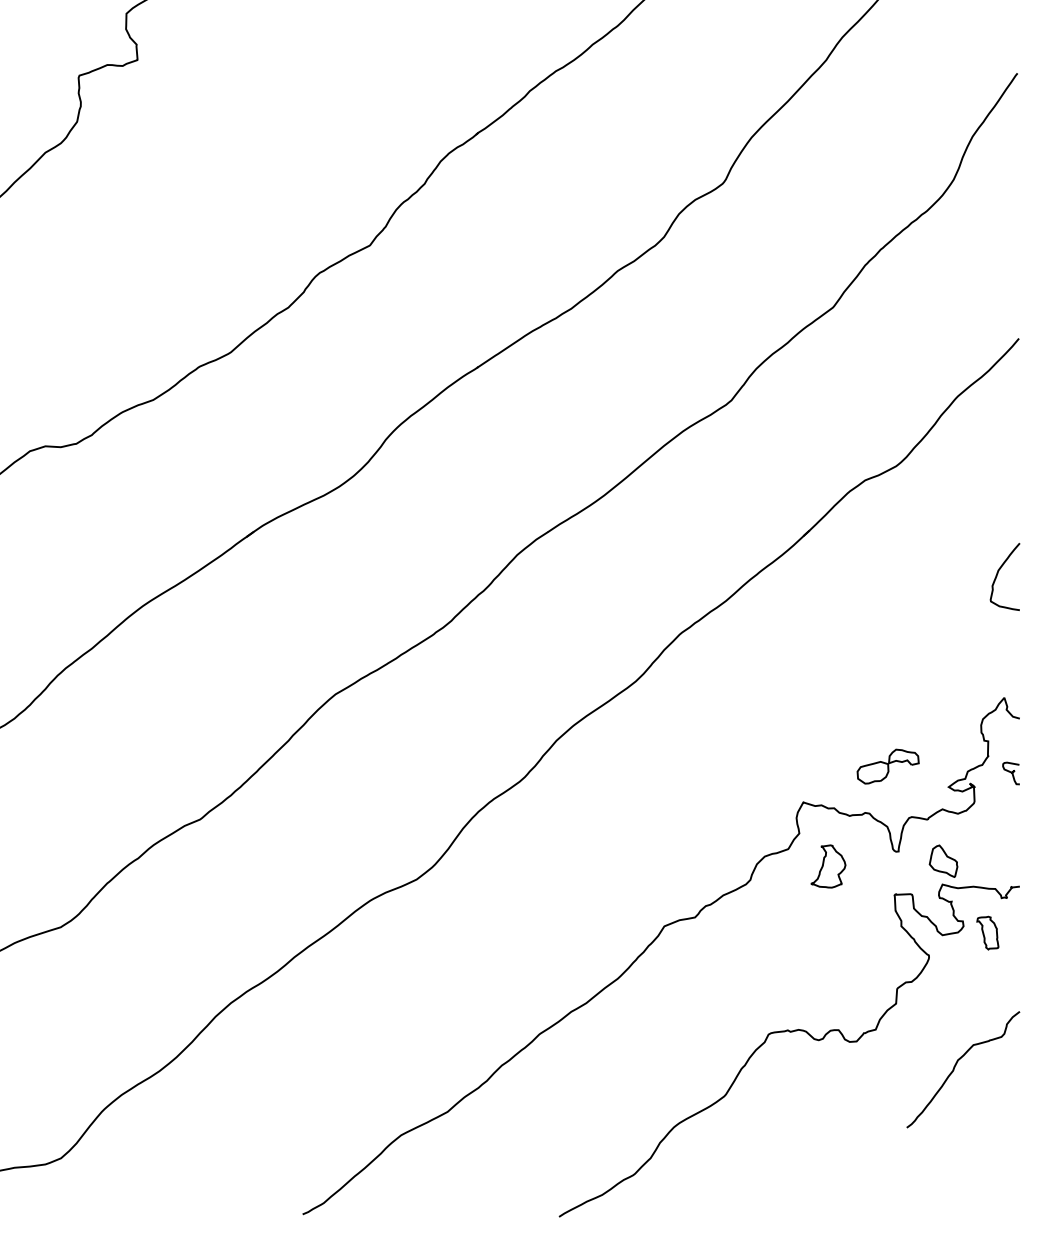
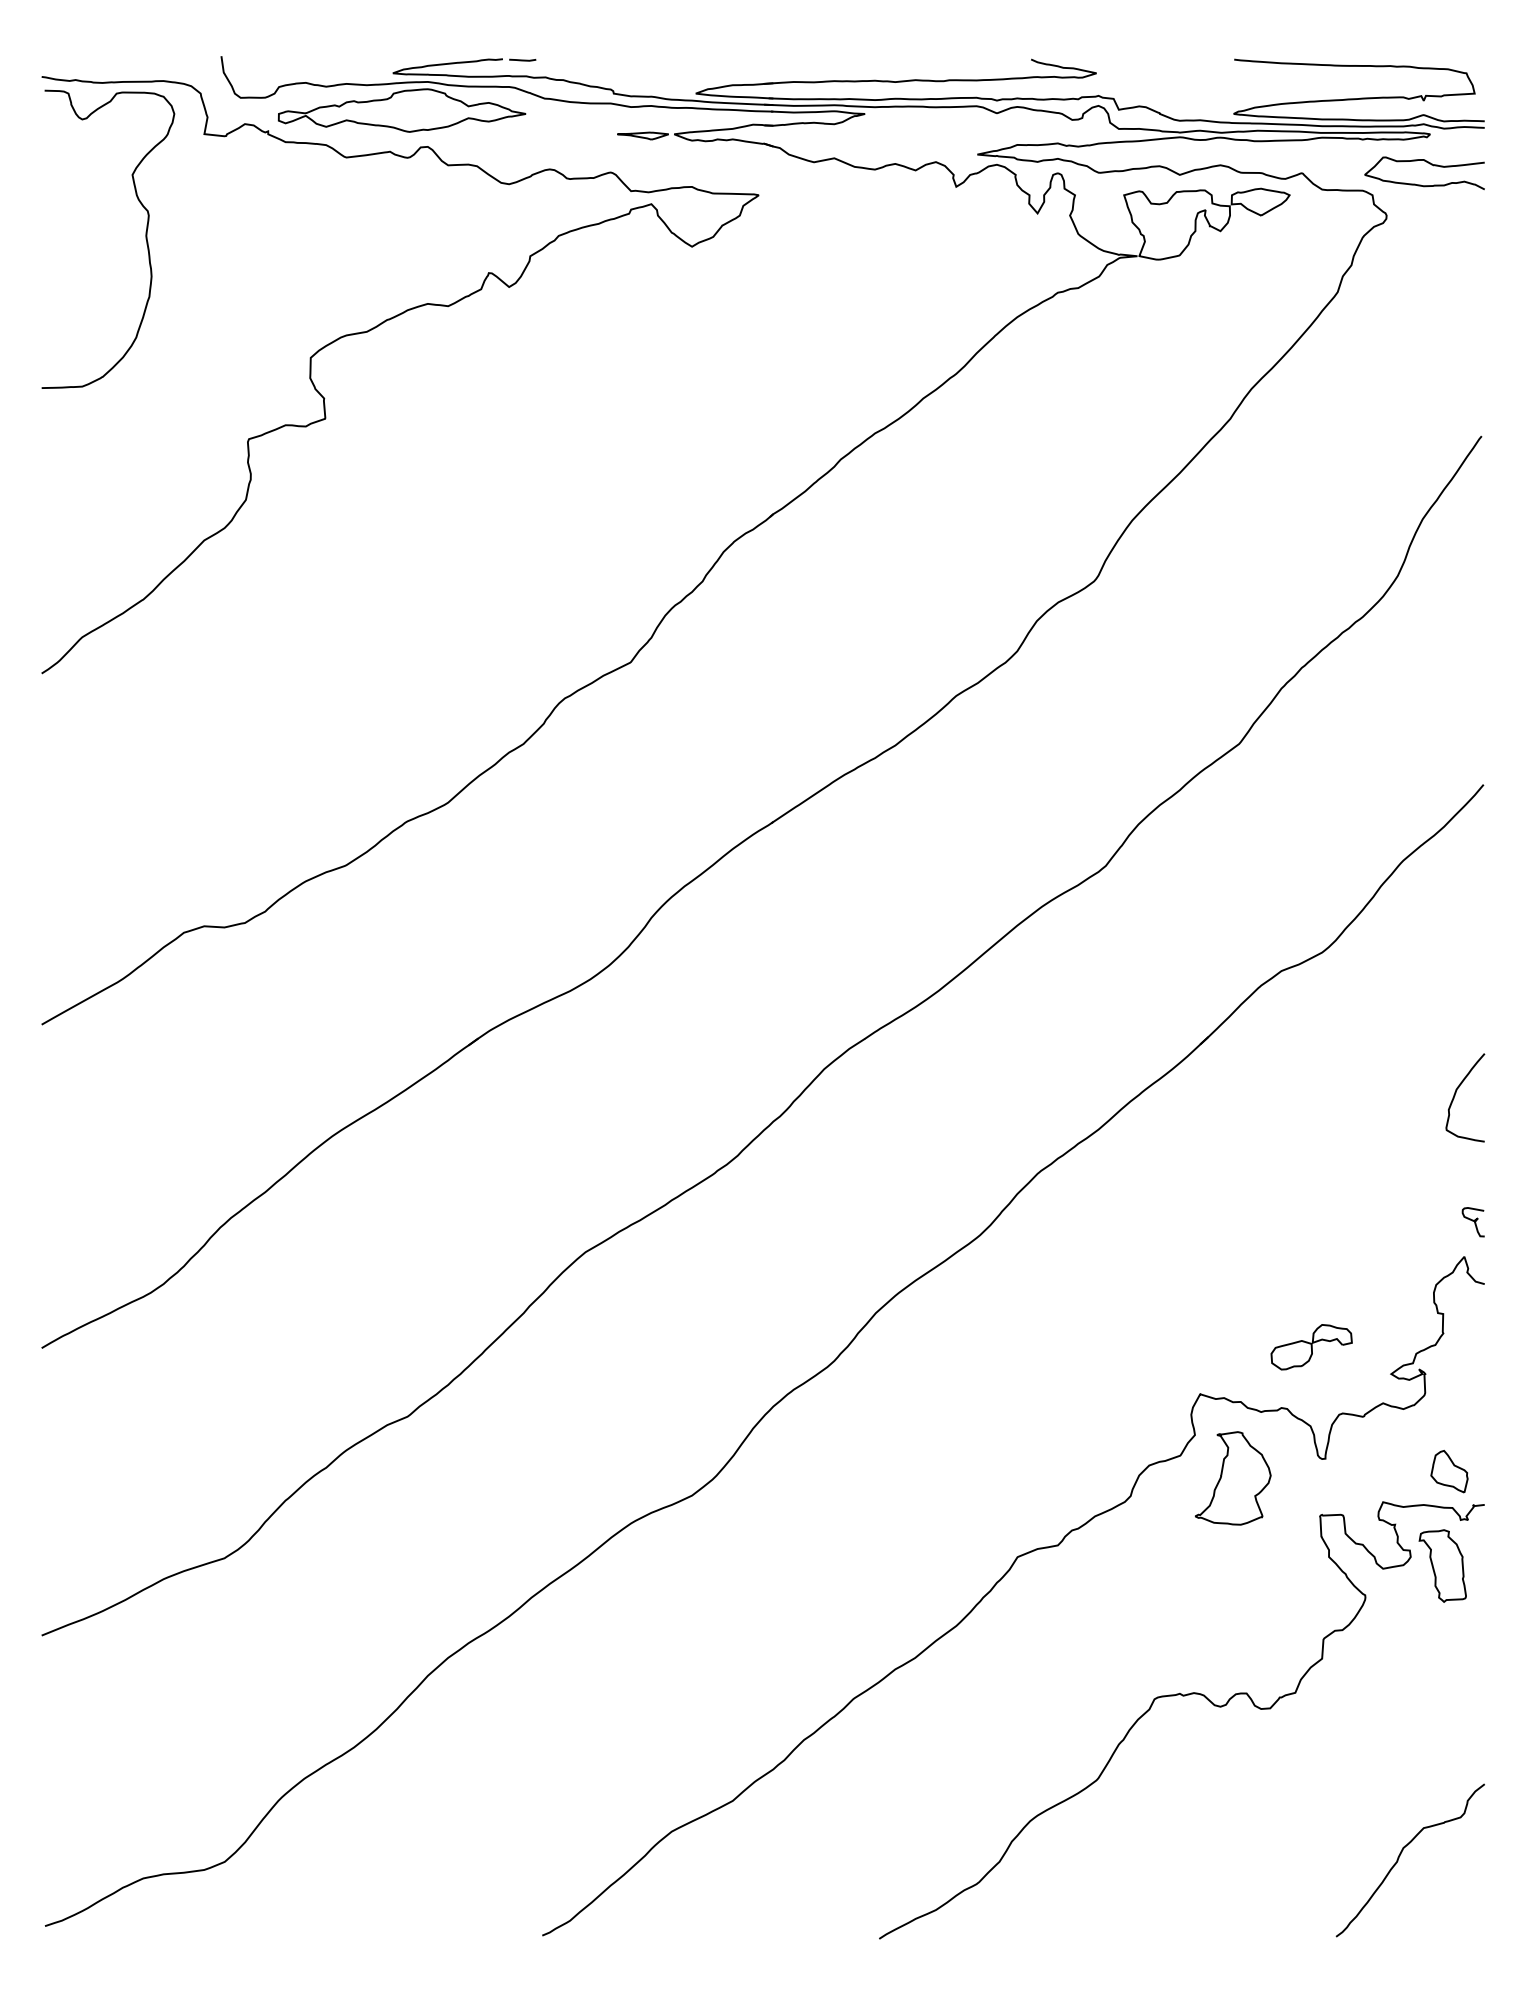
curve: (1010, 772) -> (1472, 1221), moved
part: (943, 861) -> (1449, 1471), moved
part: (827, 866) -> (1232, 1478), size x1.67
part: (987, 932) -> (1442, 1565), size x1.67
curve: (955, 1066) -> (1400, 1856), moved

